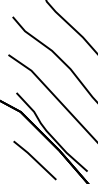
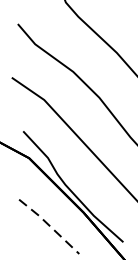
line: (34, 159) -> (48, 225), solid -> dashed

